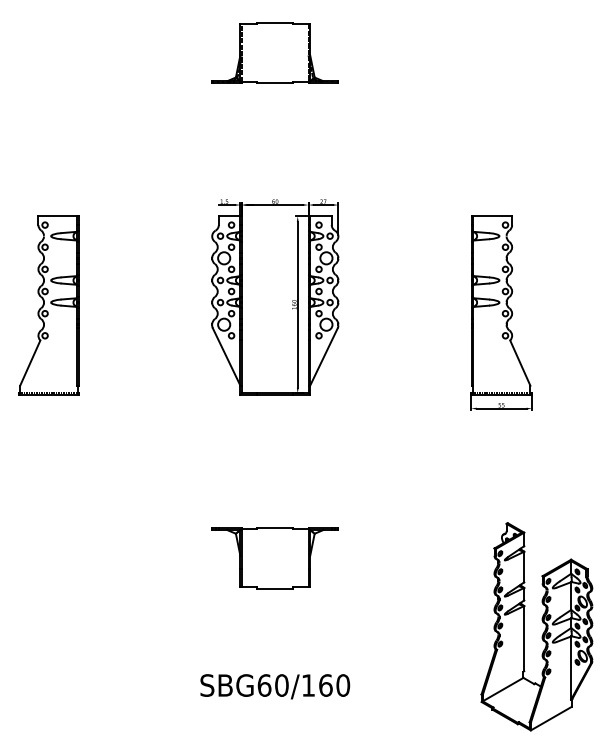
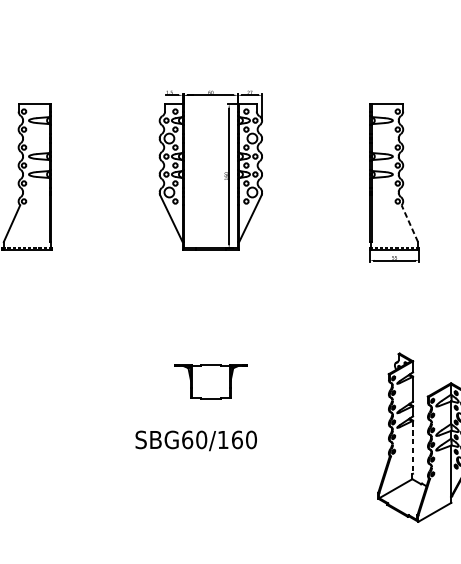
line: (520, 363) -> (409, 223), solid -> dashed
part: (274, 558) -> (210, 382), size x0.7
line: (524, 638) -> (413, 447), solid -> dashed
text: (275, 686) -> (196, 440), moved

